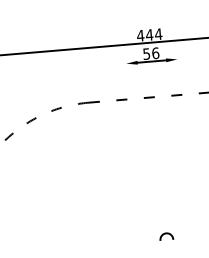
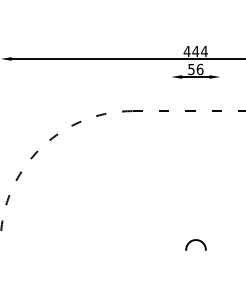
part: (166, 236) -> (195, 244), size x1.6

